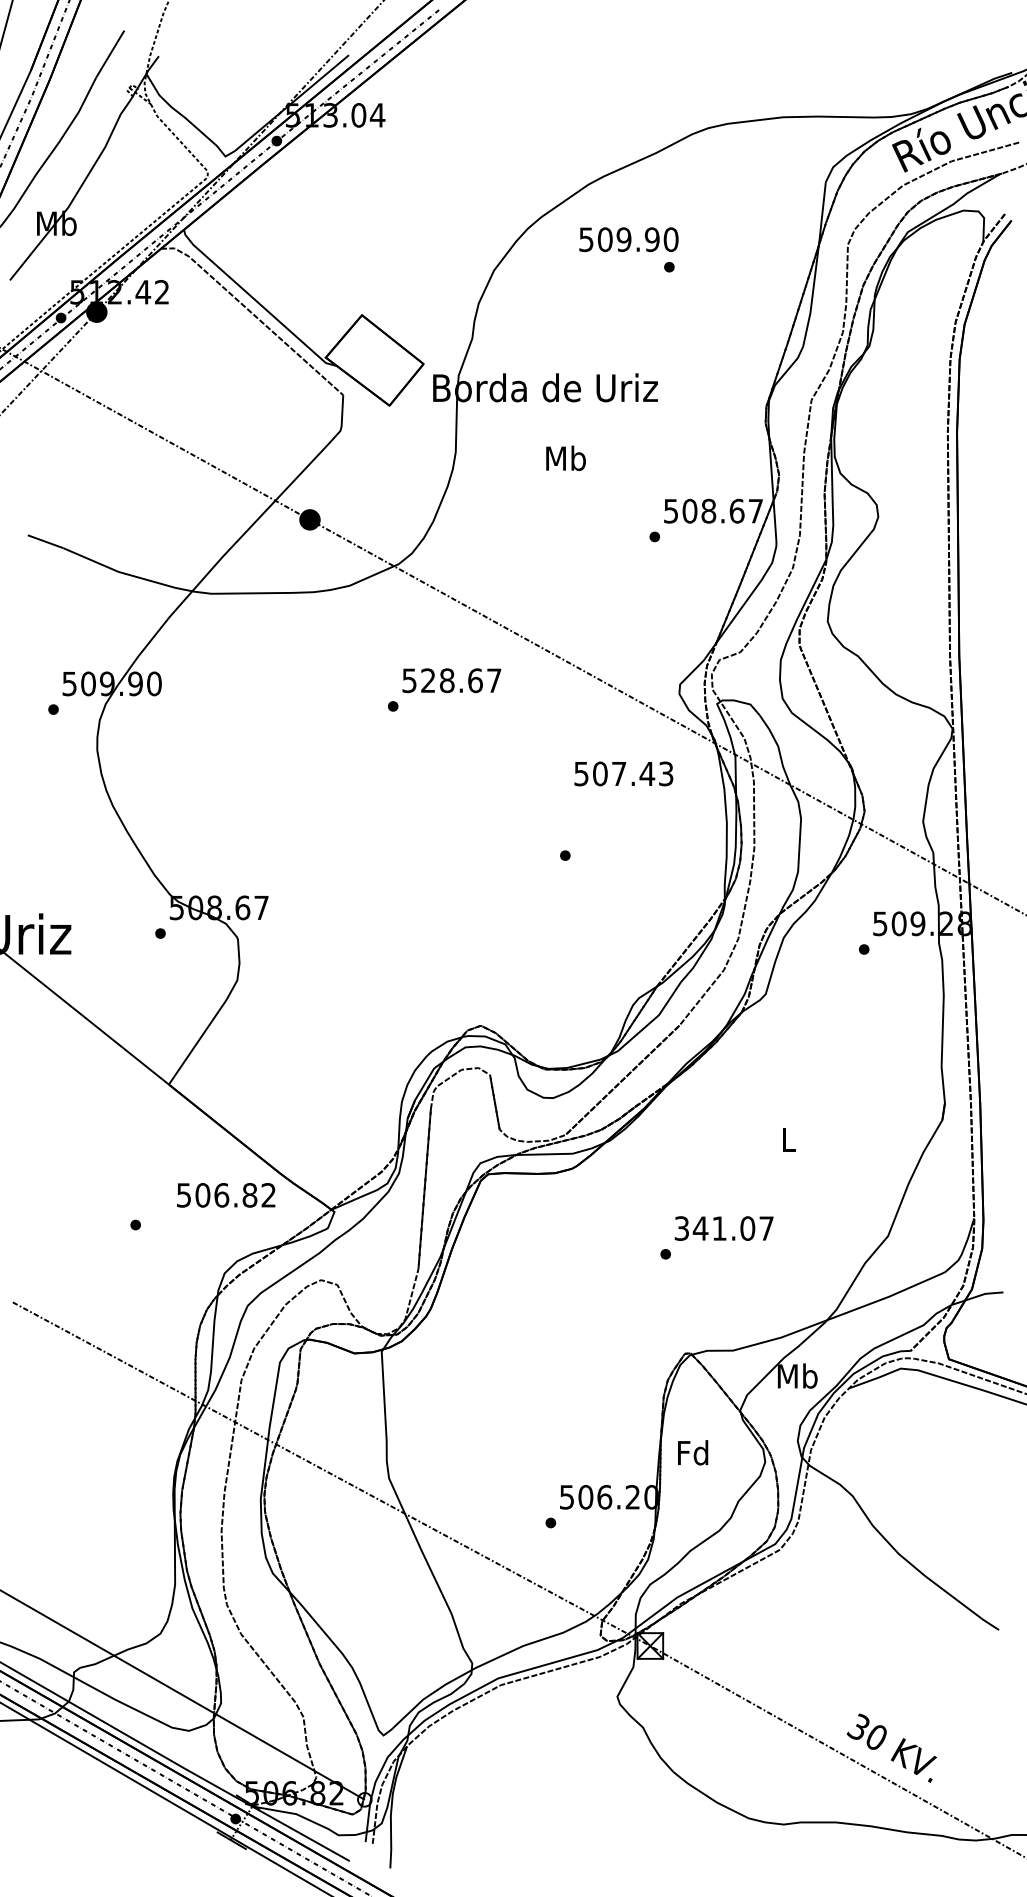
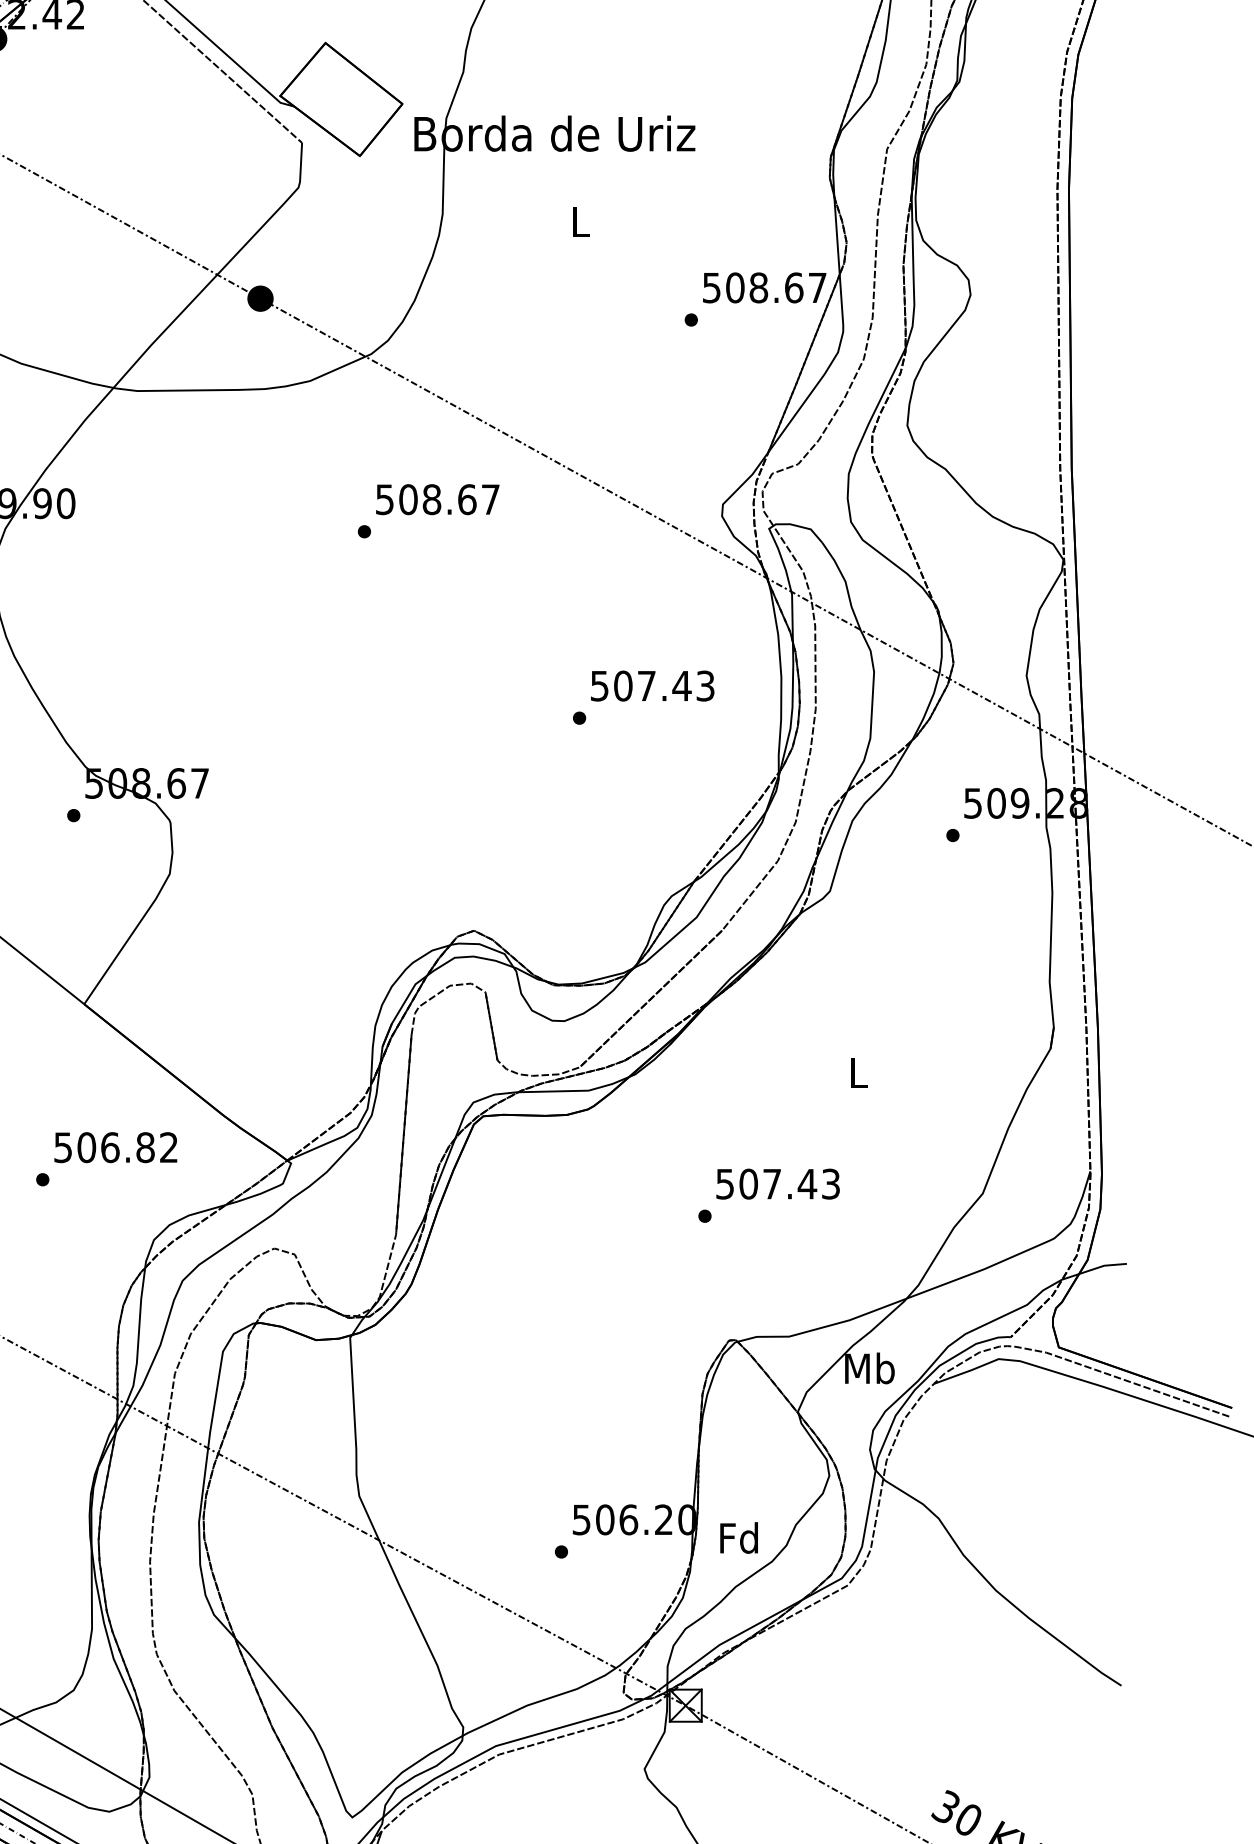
text: (565, 457) -> (579, 220), Mb -> L
text: (428, 680) -> (408, 499), 528.67 -> 508.67
text: (623, 773) -> (652, 685), moved
text: (226, 1195) -> (116, 1147), moved
text: (724, 1228) -> (778, 1184), 341.07 -> 507.43
text: (693, 1452) -> (739, 1537), moved

